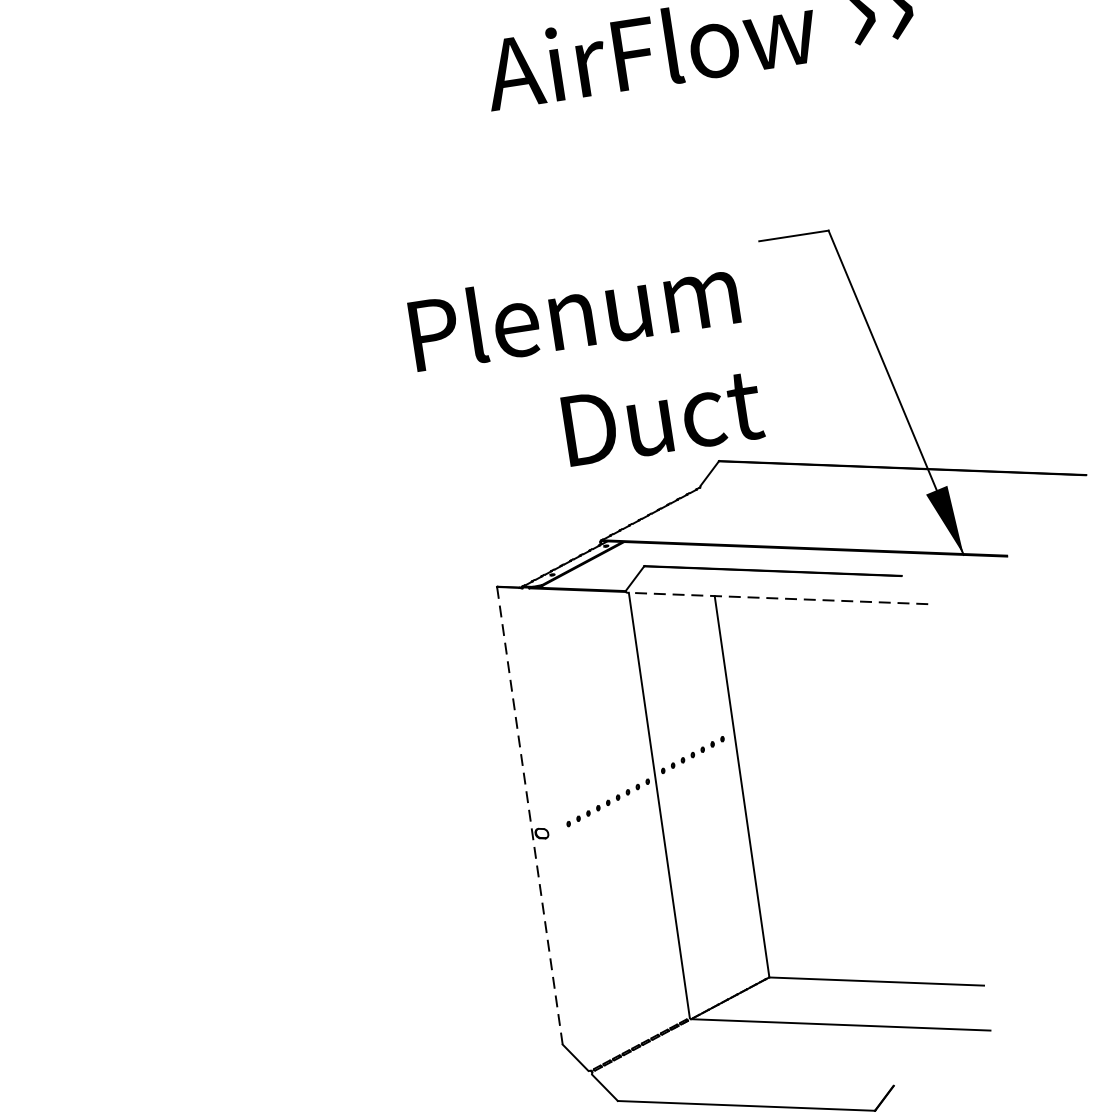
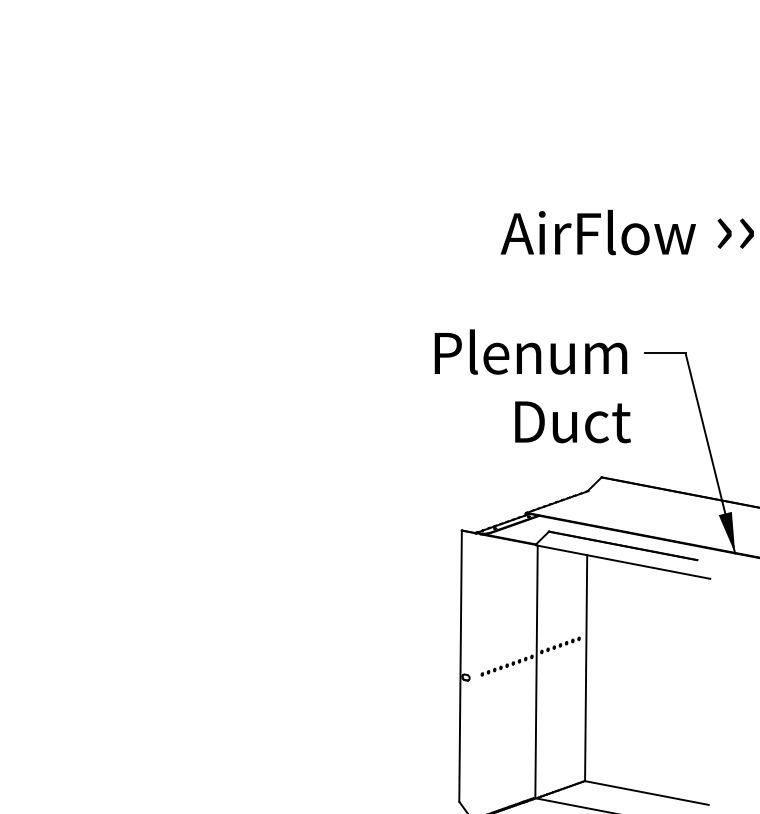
text: (585, 367) -> (532, 386), moved
line: (776, 599) -> (622, 562), dashed -> solid
line: (529, 816) -> (460, 666), dashed -> solid

